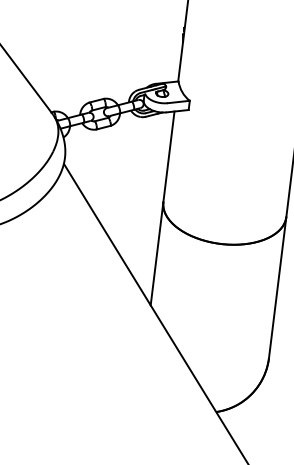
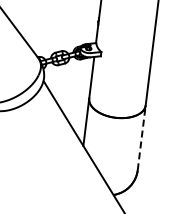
line: (277, 286) -> (141, 137), solid -> dashed

